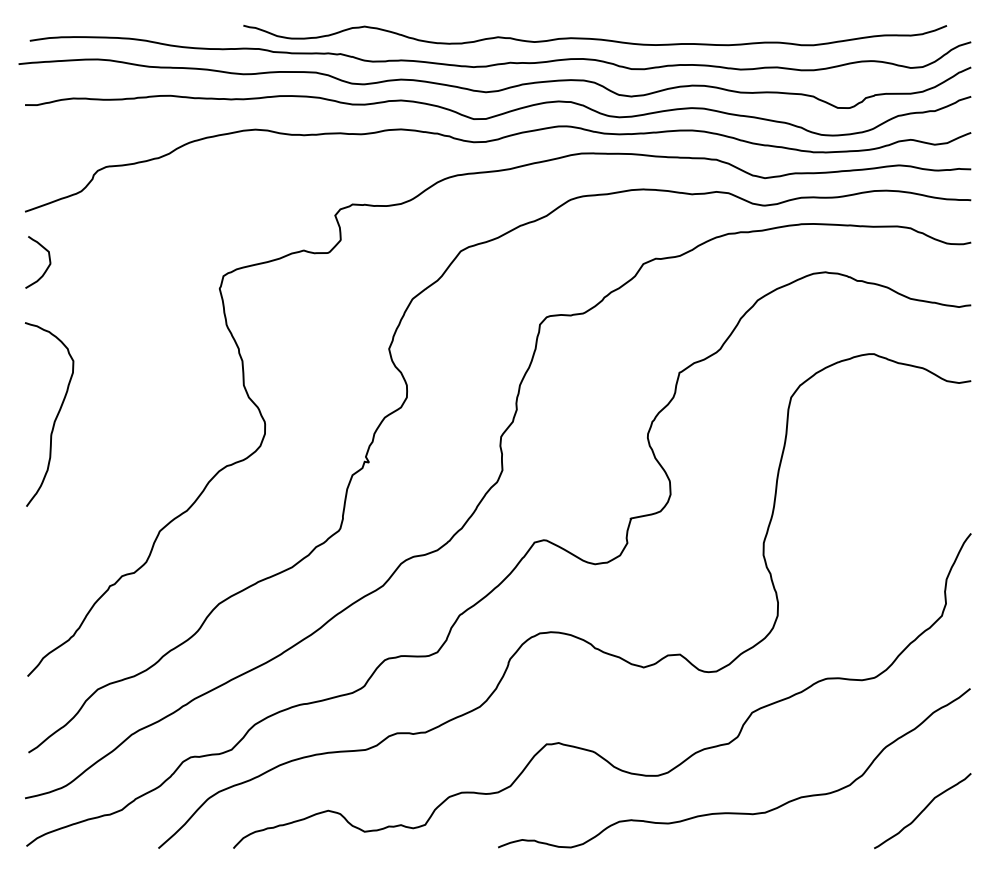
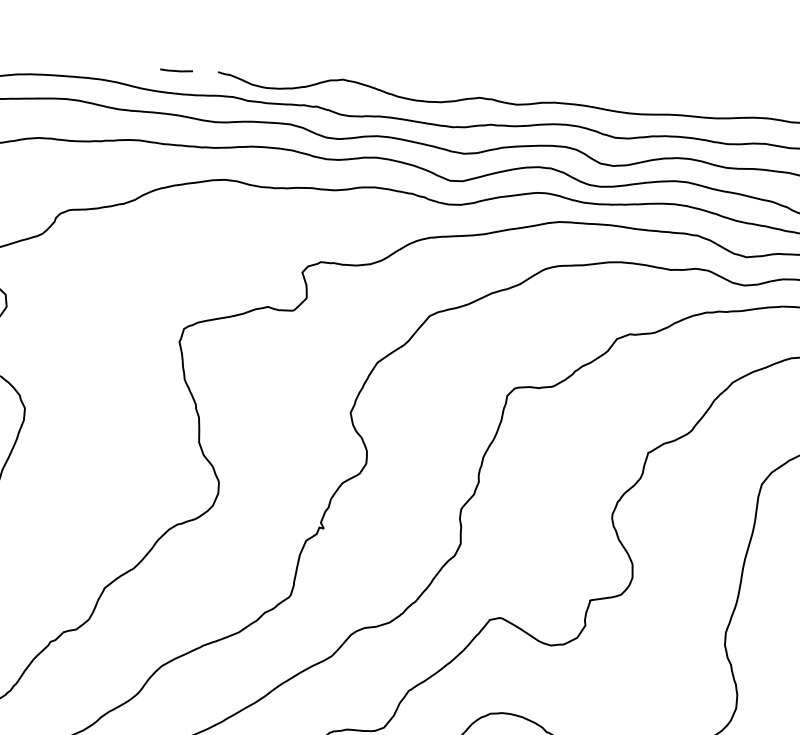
line: (203, 26) -> (176, 70), added

